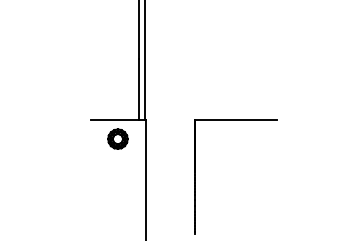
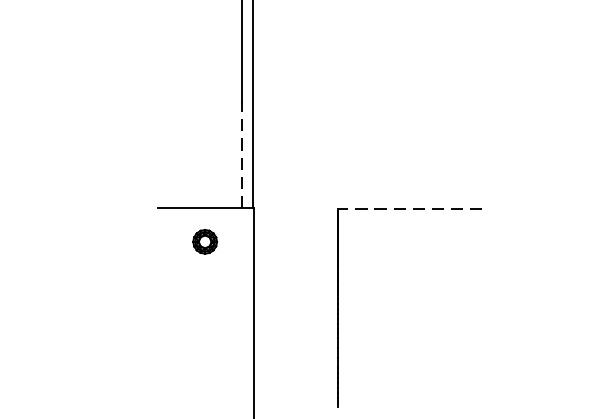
line: (139, 88) -> (242, 153), solid -> dashed
line: (235, 120) -> (409, 209), solid -> dashed
part: (117, 138) -> (204, 240), size x0.7

